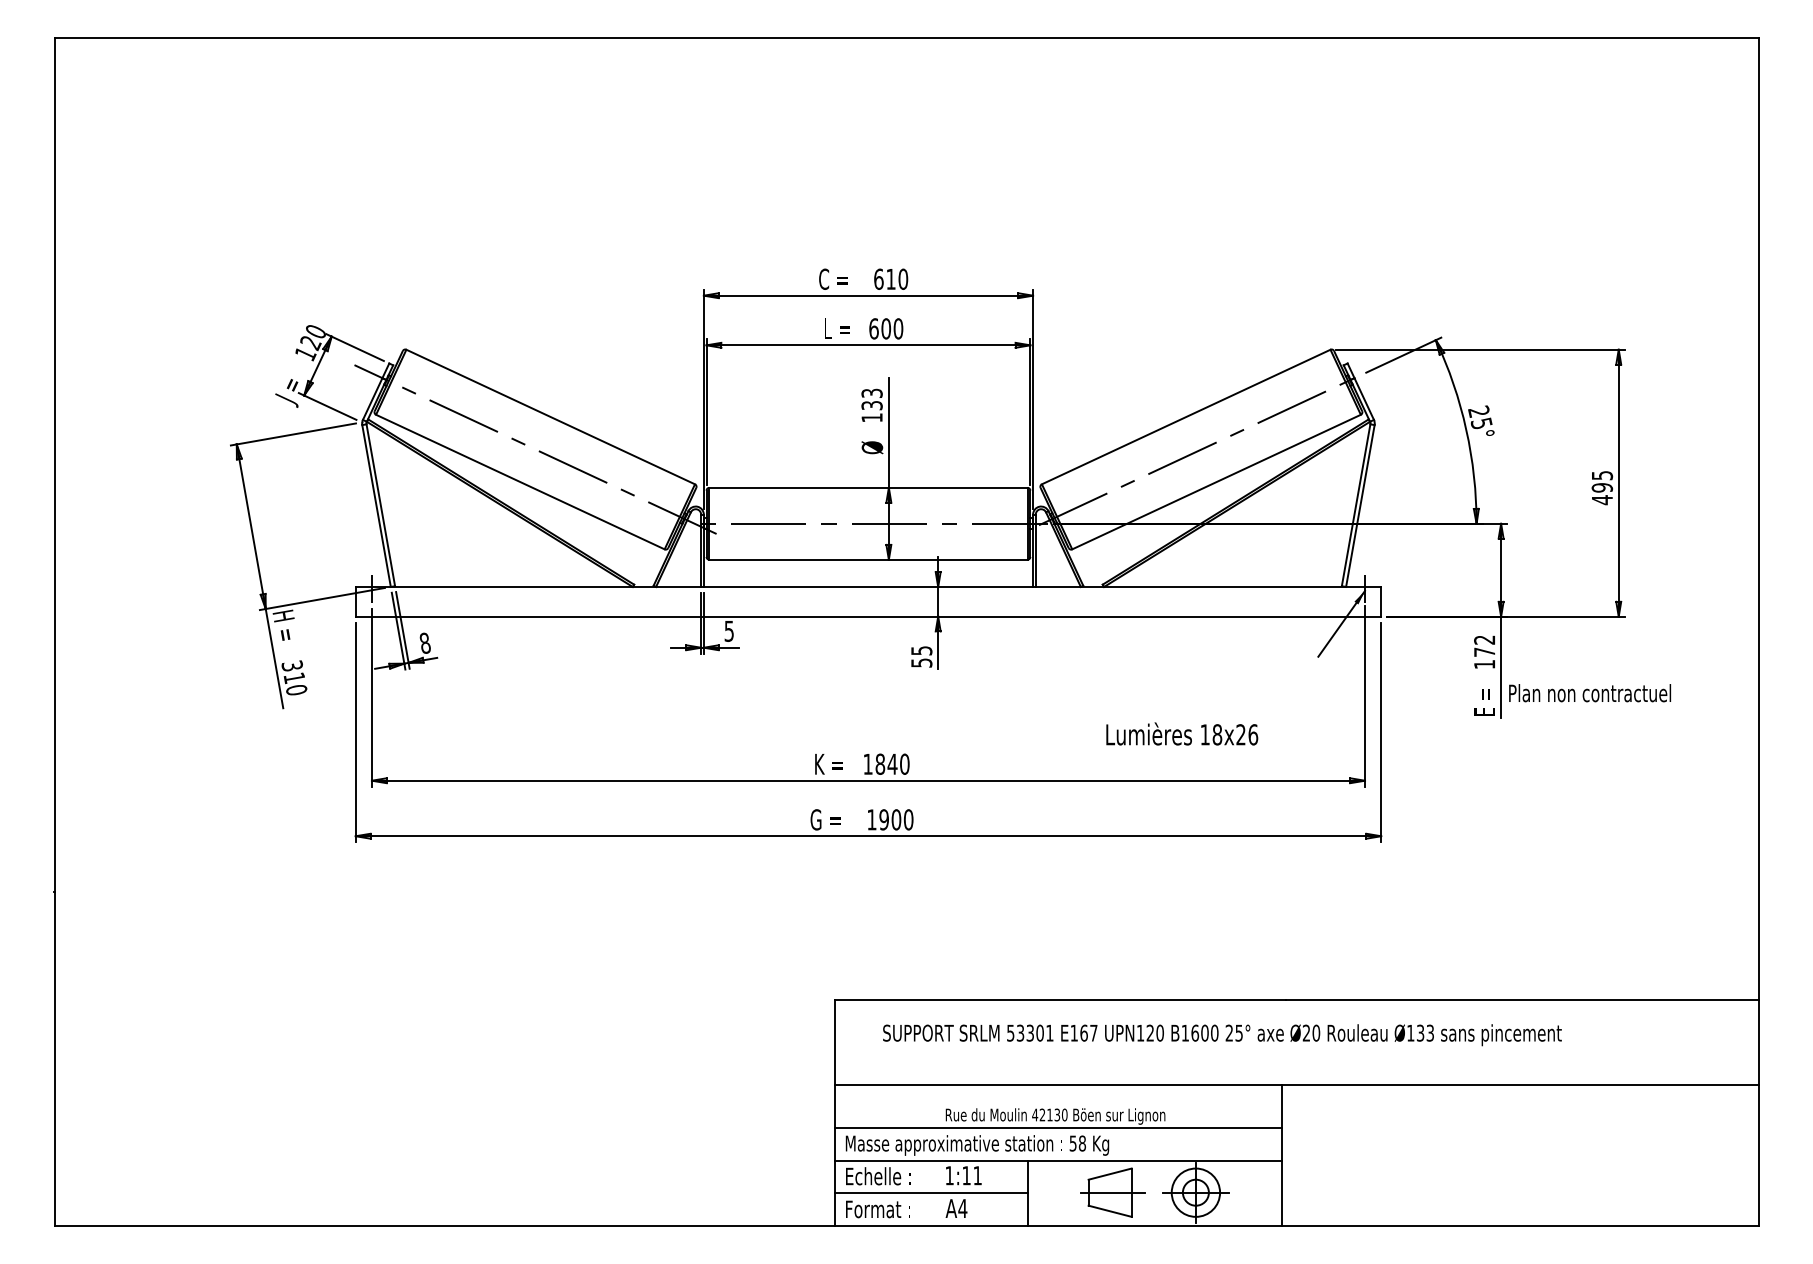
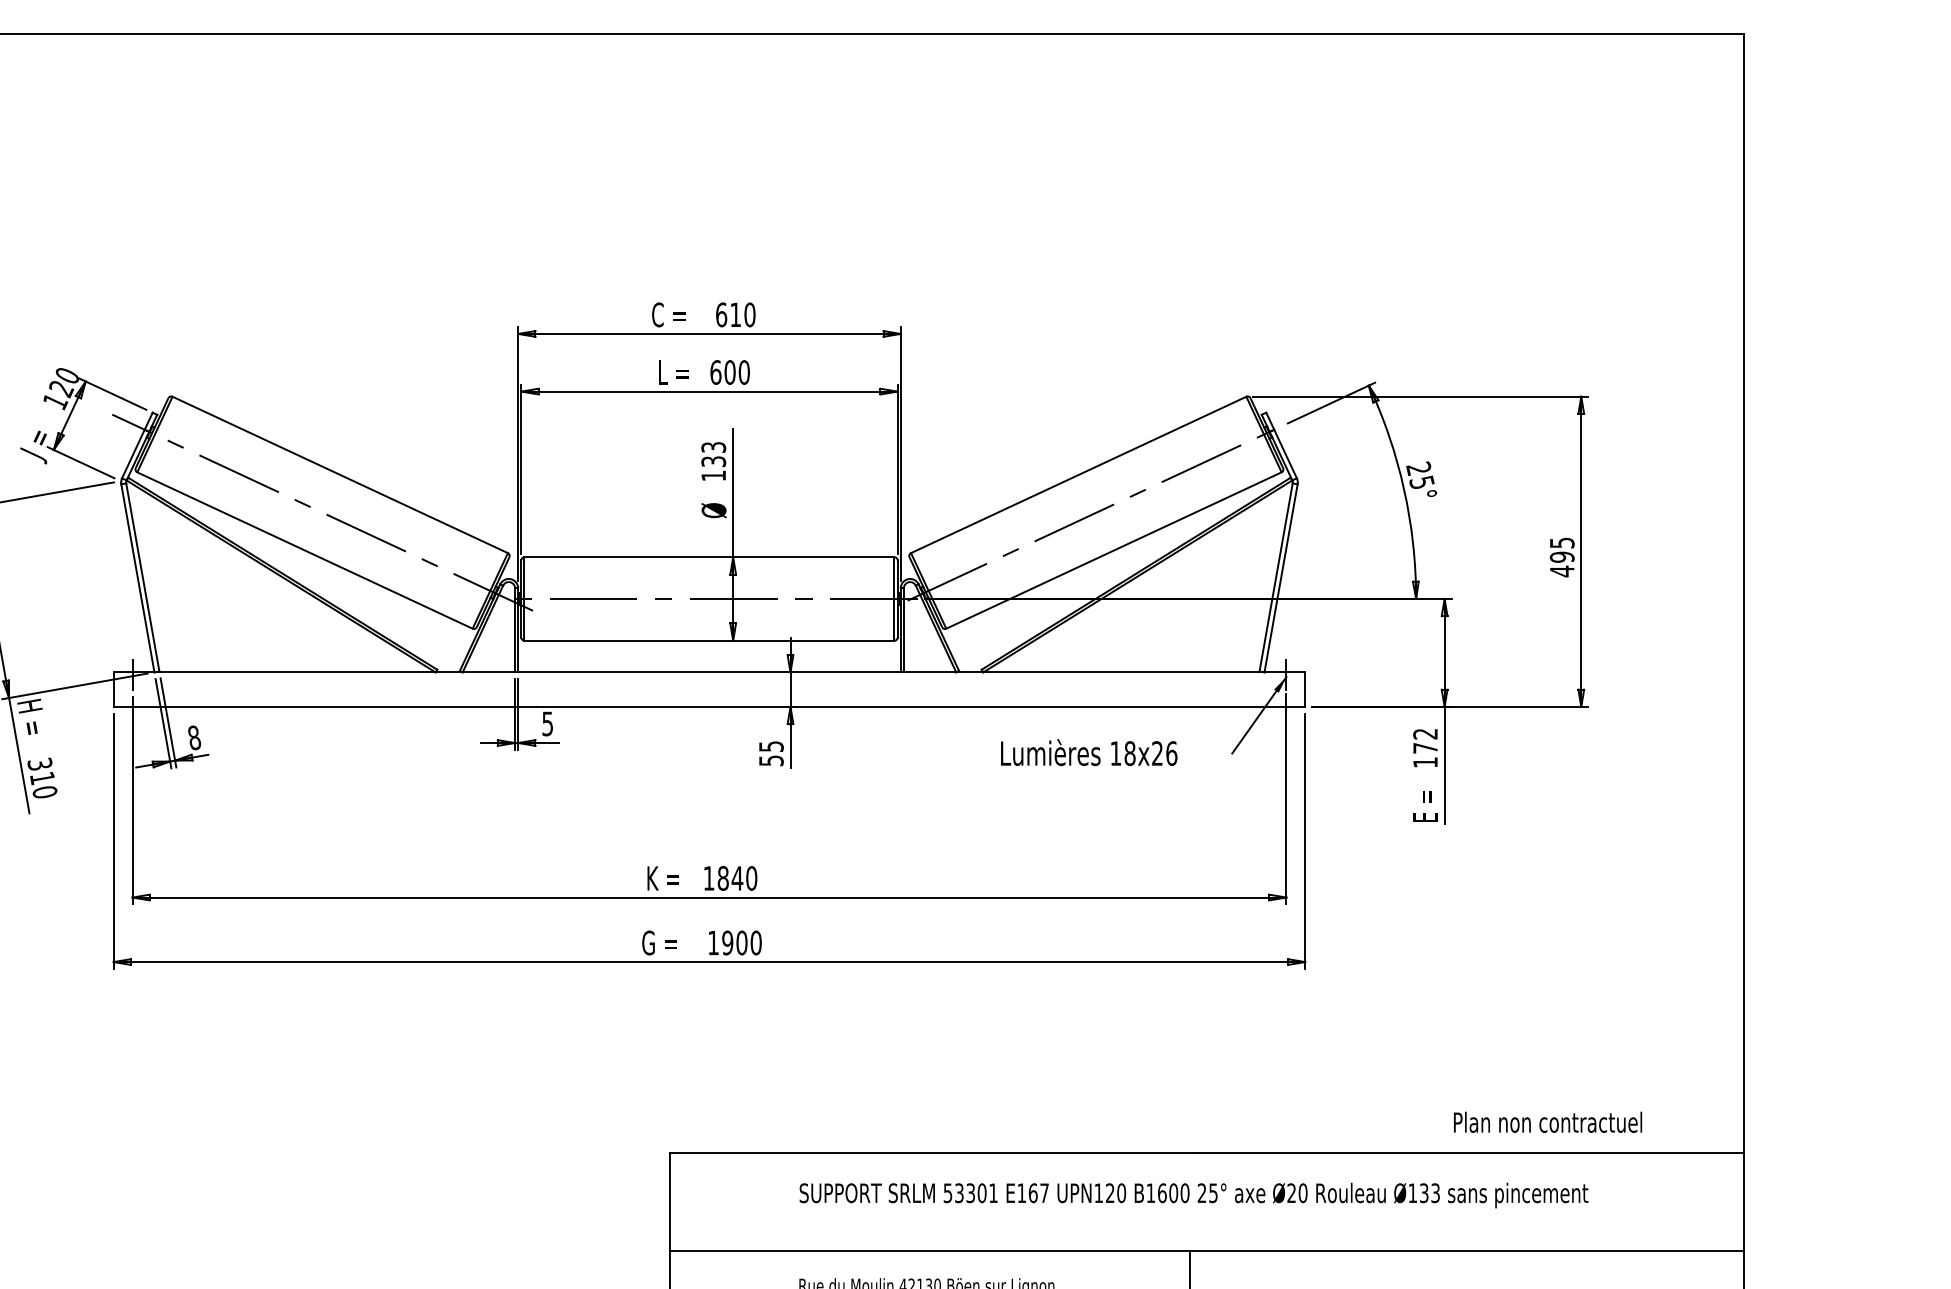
text: (1590, 693) -> (1548, 1122), moved
text: (1182, 733) -> (1089, 752), moved
text: (1222, 1035) -> (1194, 1195), moved

